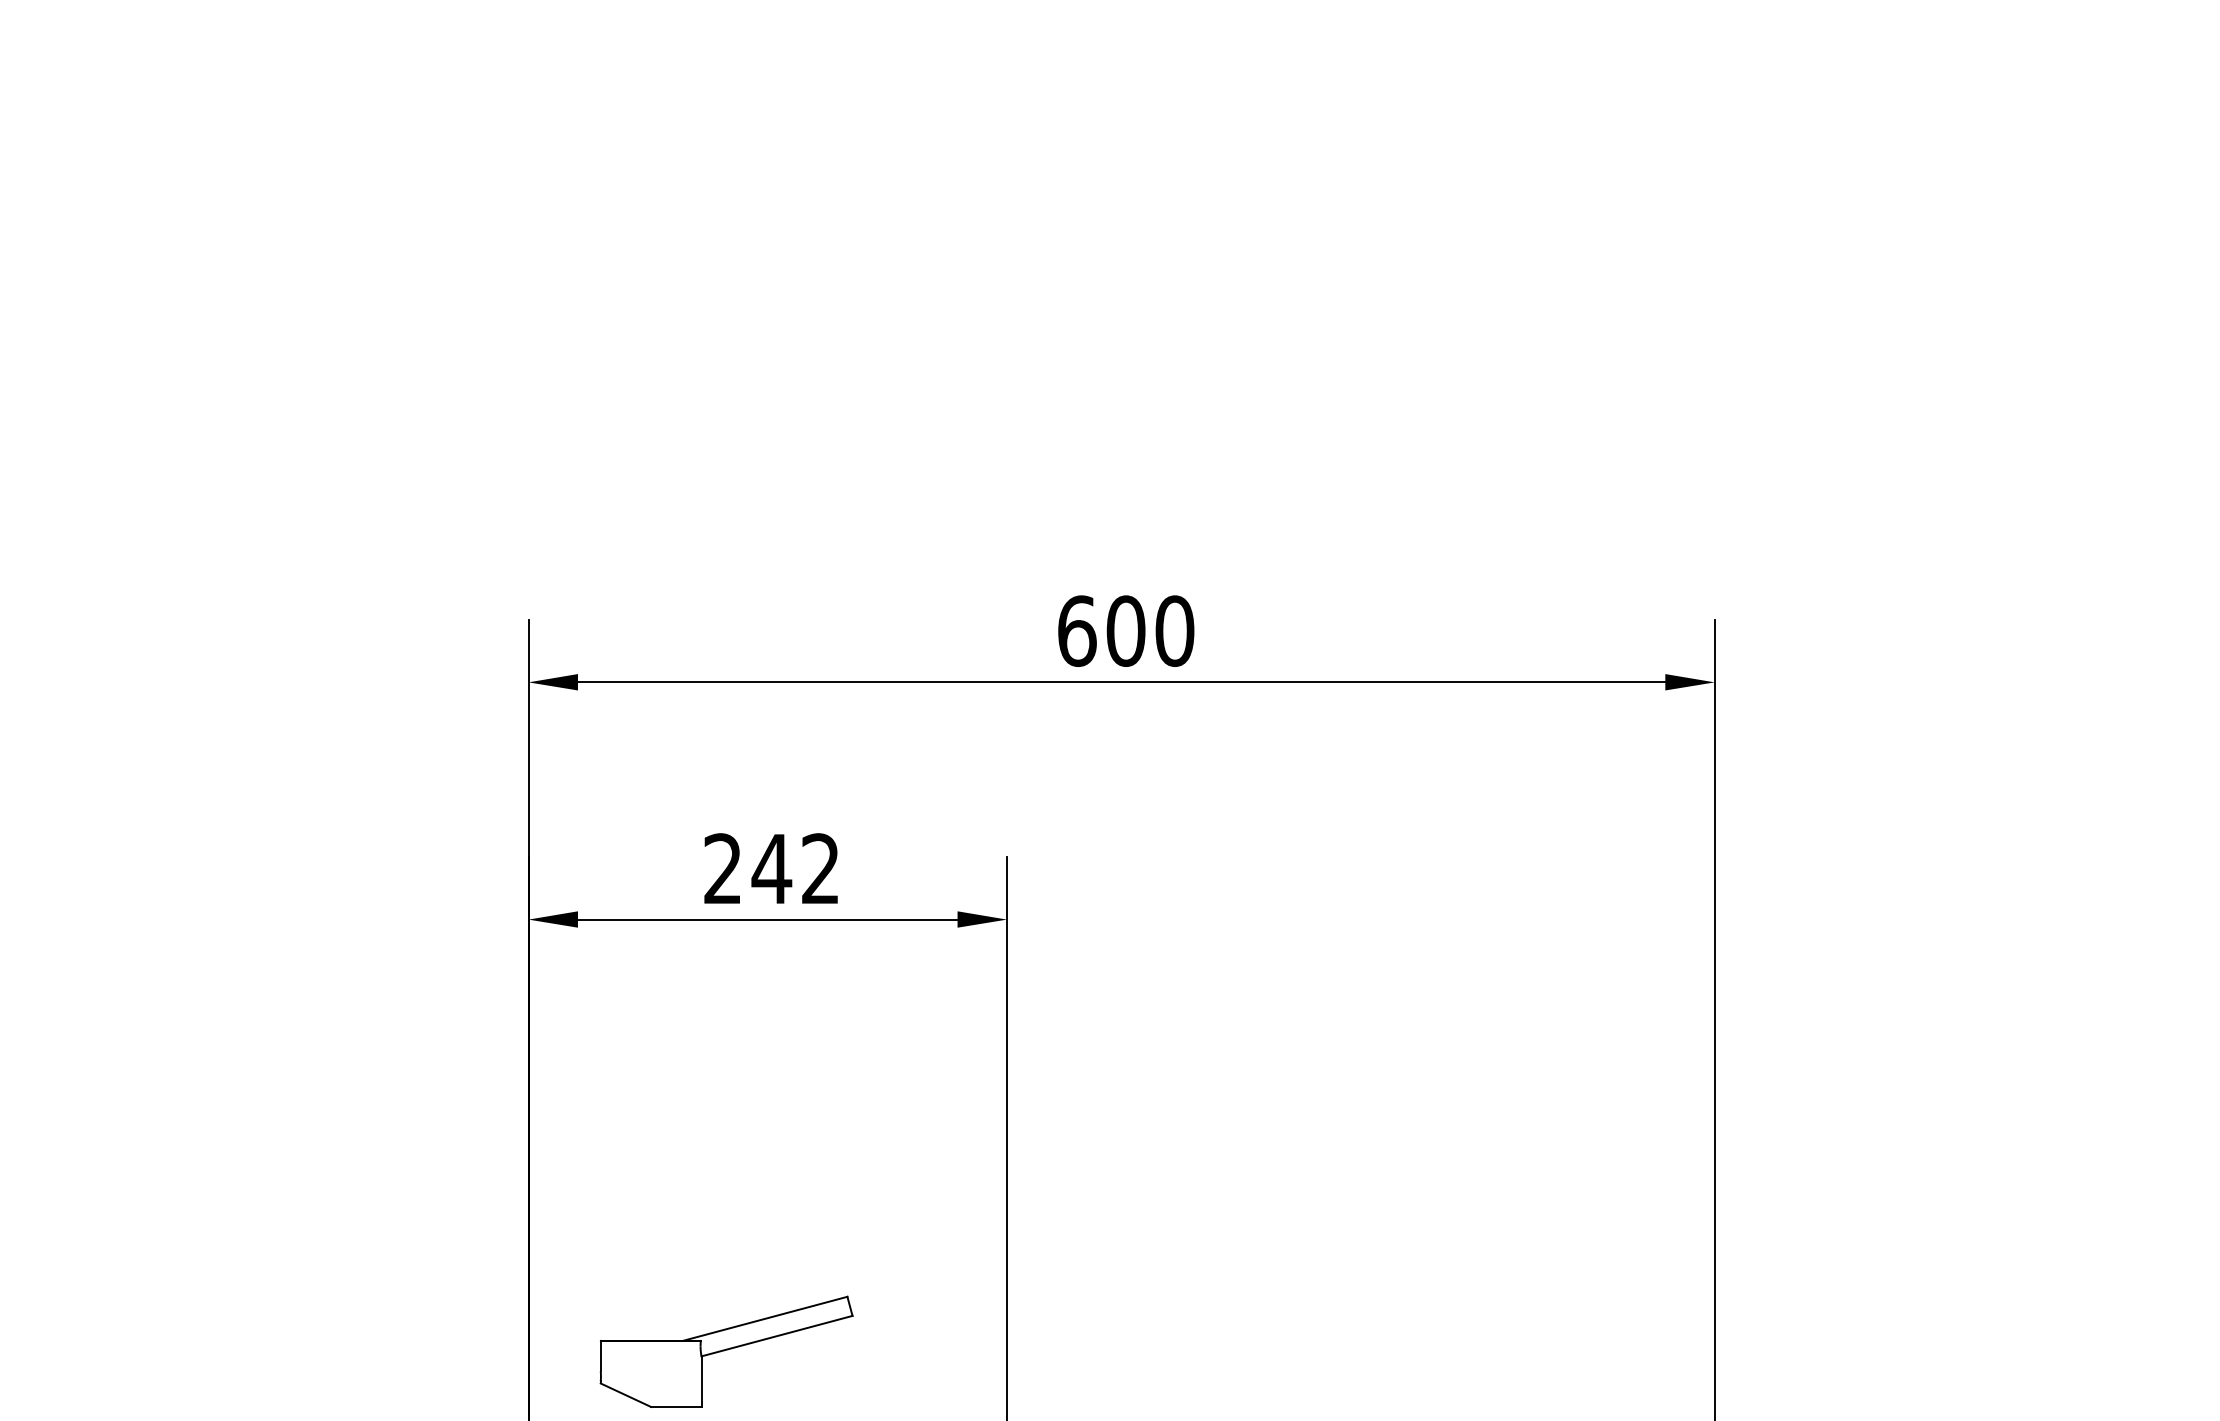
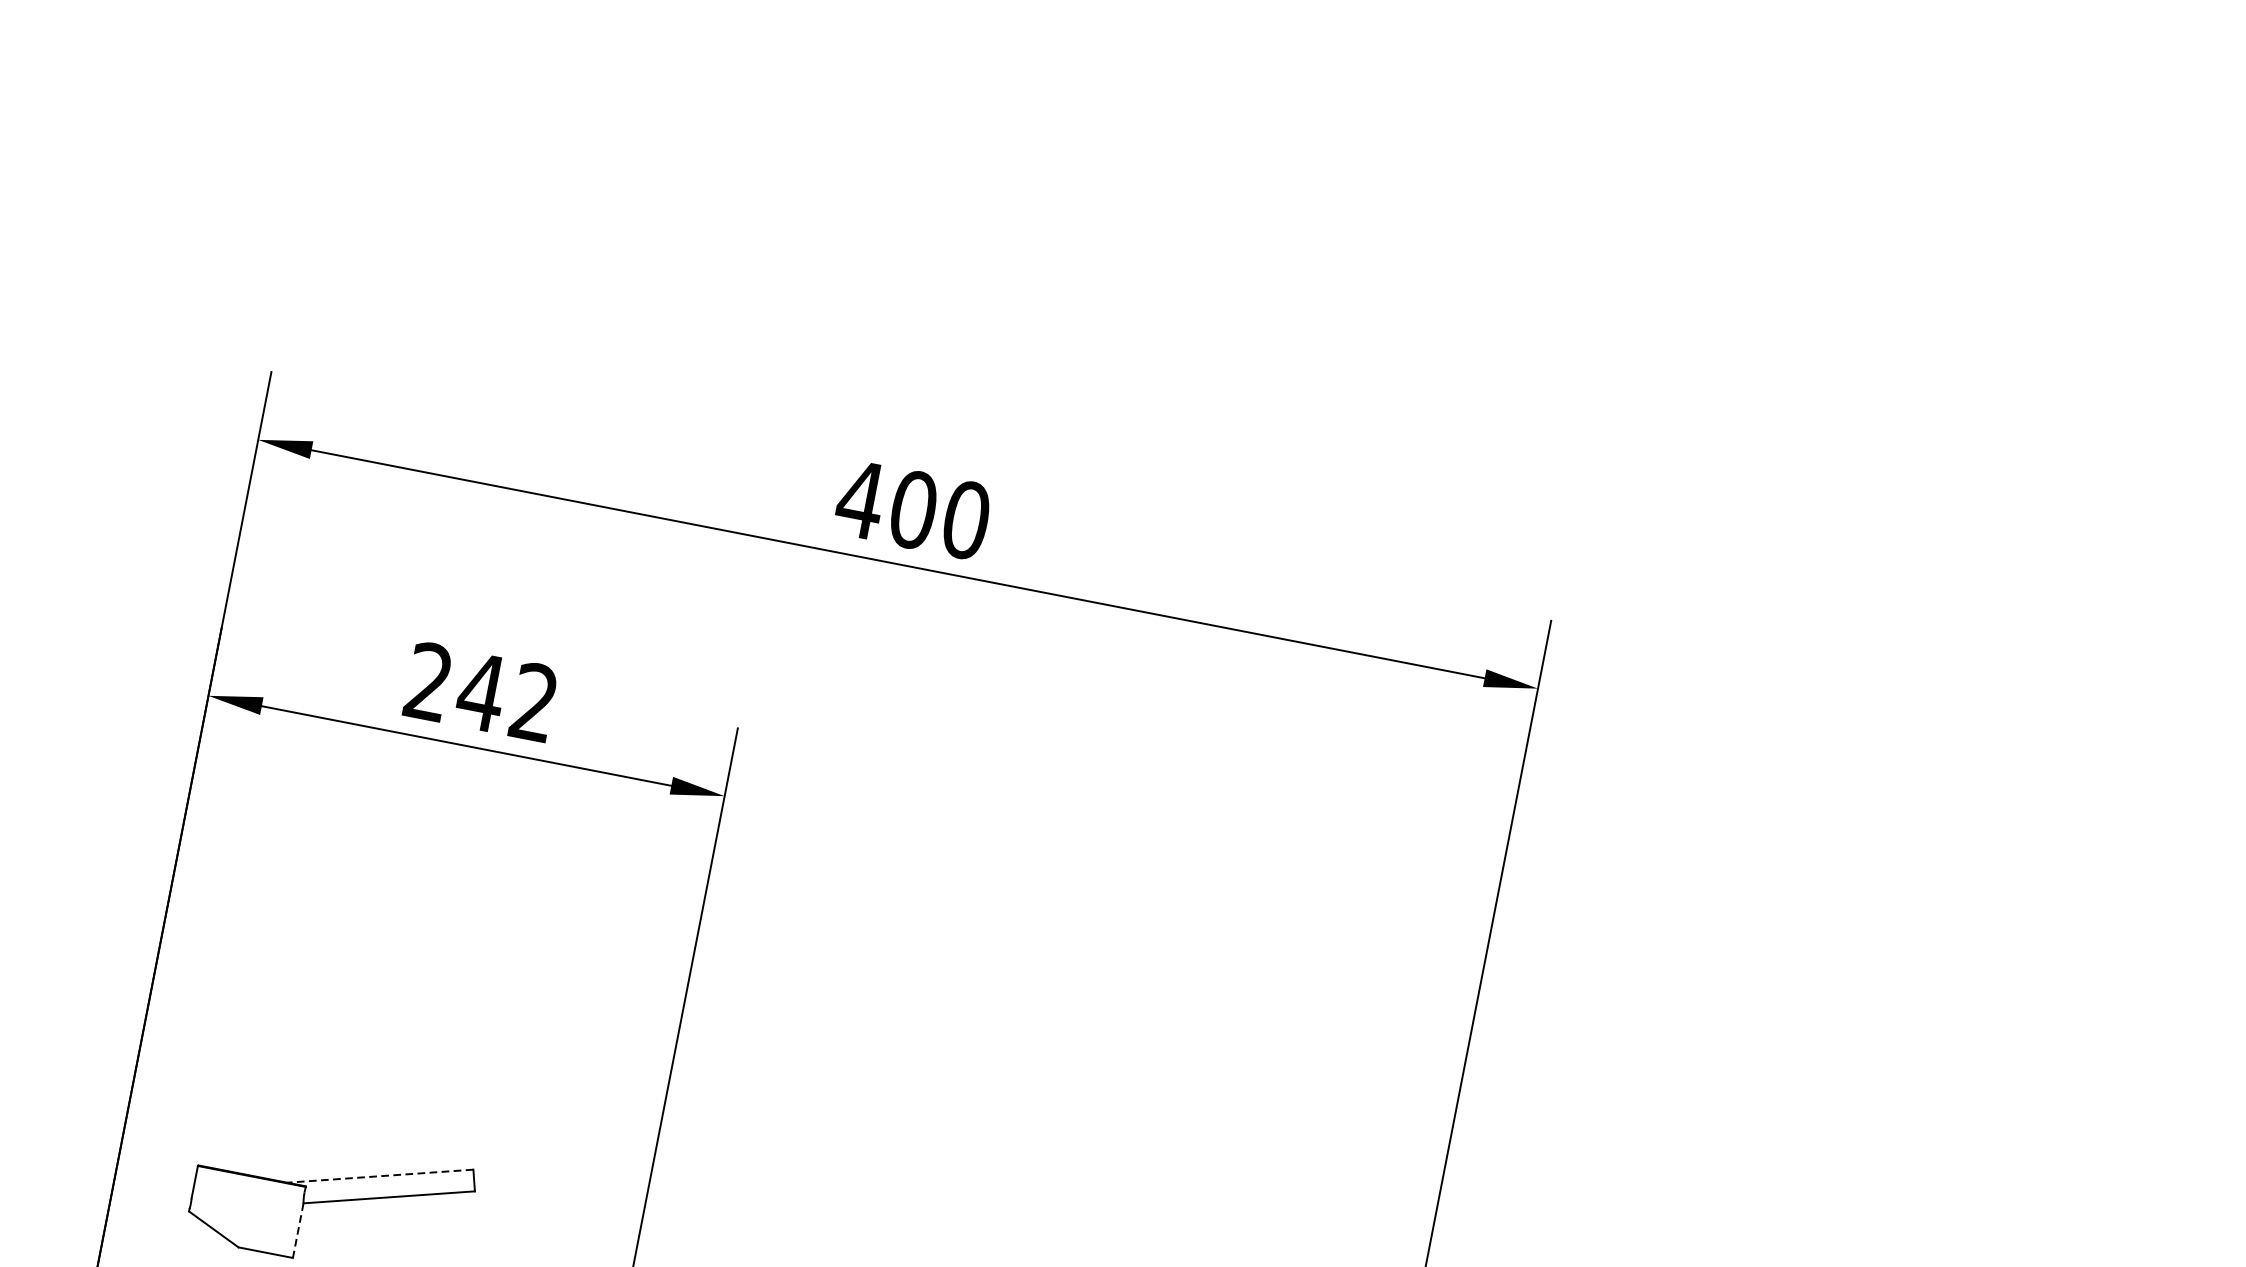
text: (1076, 630) -> (860, 498), 600 -> 400
line: (765, 1318) -> (380, 1175), solid -> dashed
line: (701, 1382) -> (298, 1231), solid -> dashed

